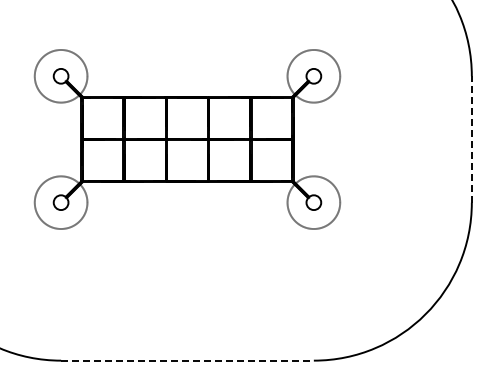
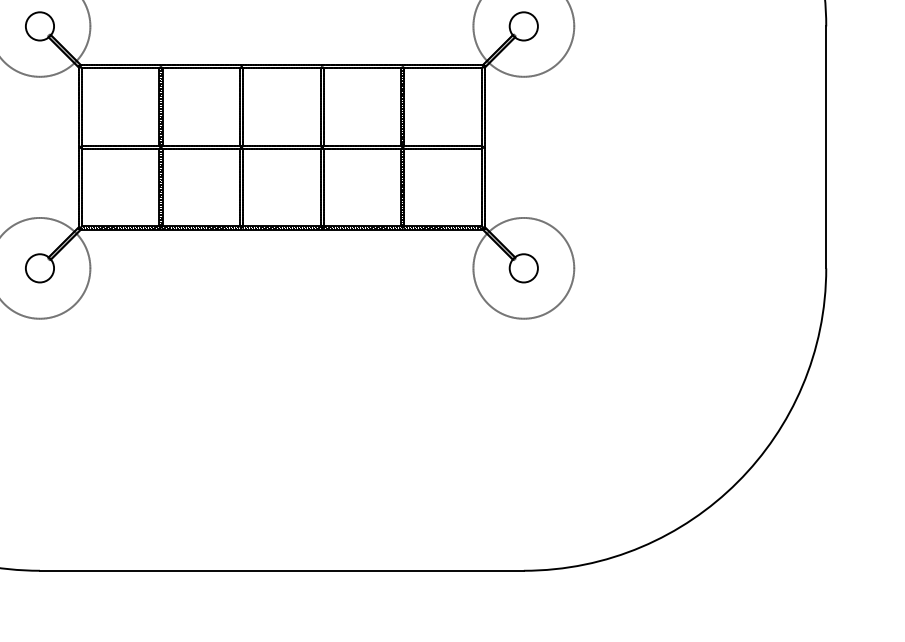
line: (471, 139) -> (825, 147), dashed -> solid
line: (187, 360) -> (281, 570), dashed -> solid

